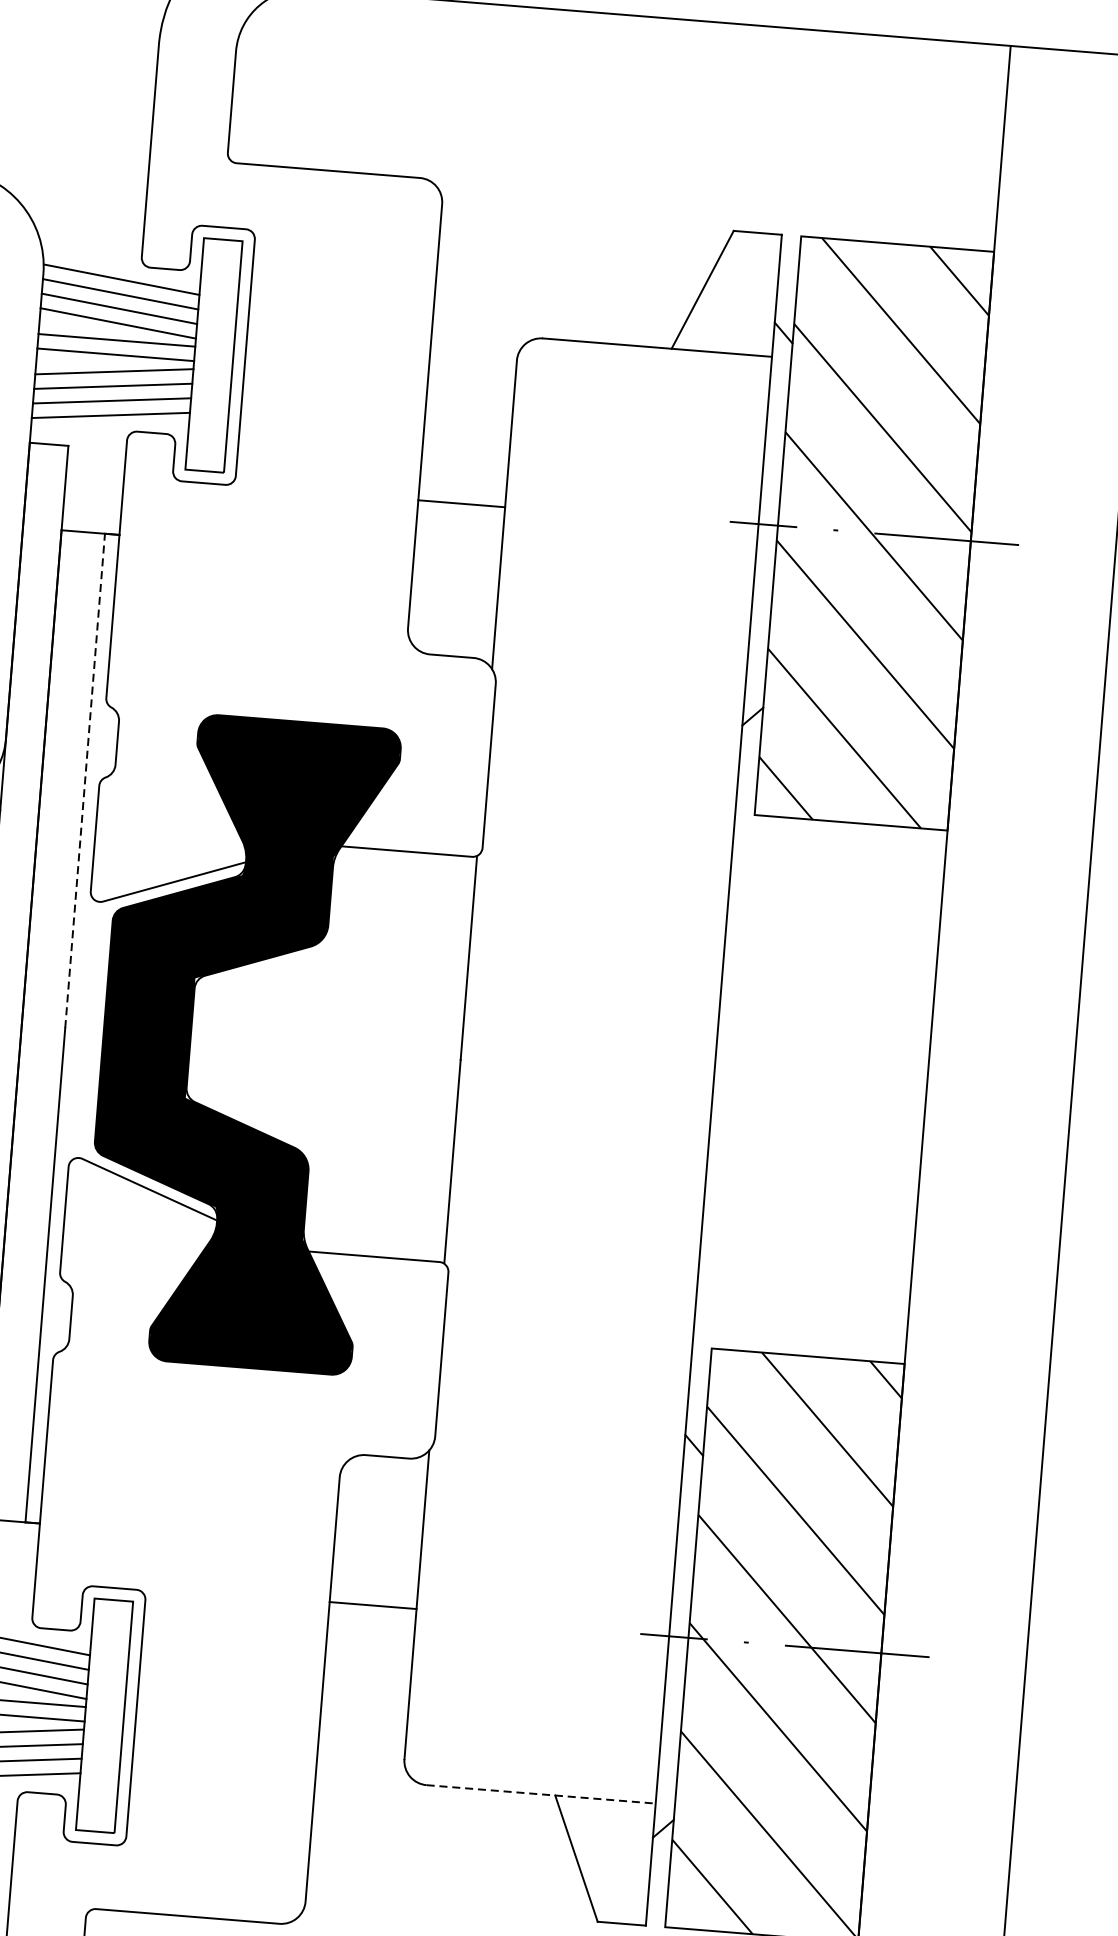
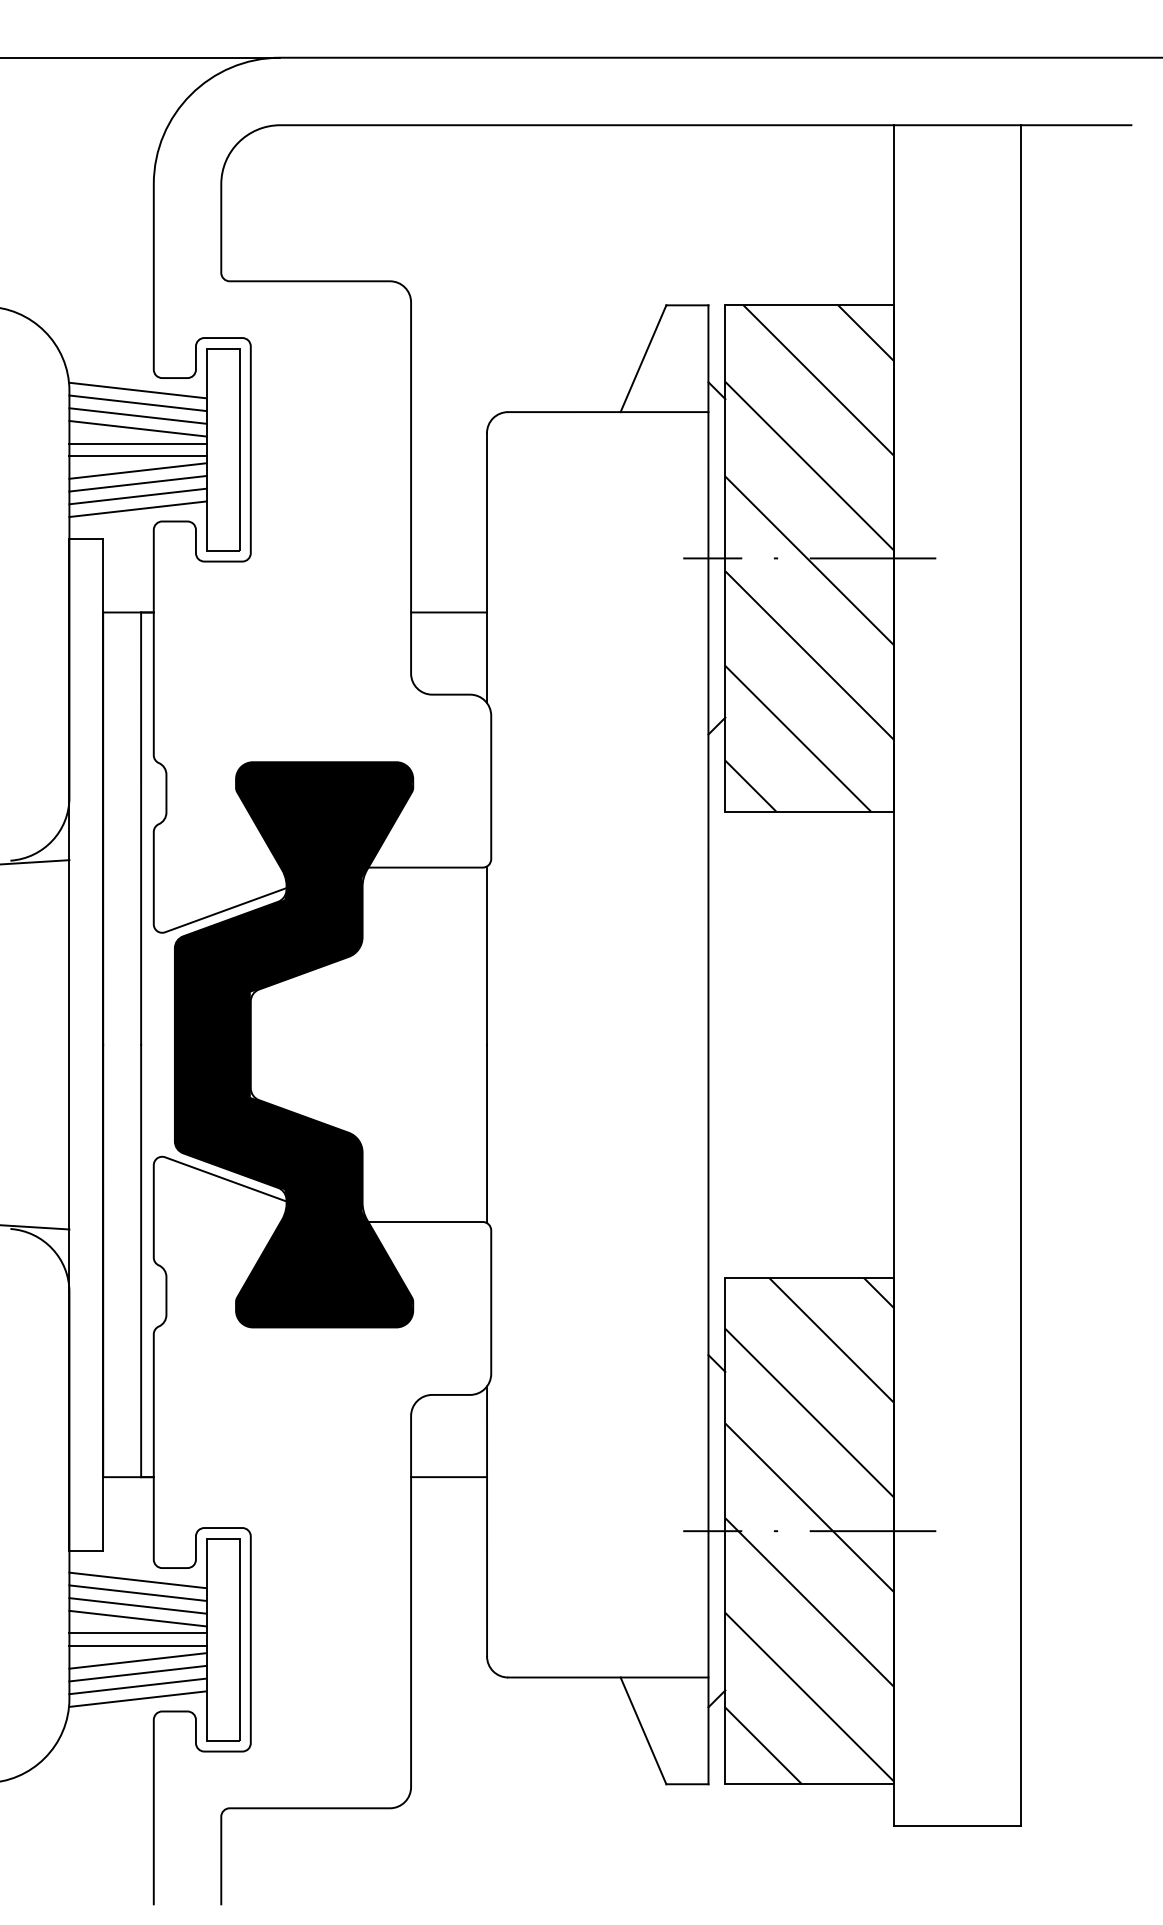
line: (462, 503) -> (449, 612), moved
line: (85, 780) -> (141, 828), dashed -> solid
line: (373, 1605) -> (449, 1477), moved
line: (541, 1794) -> (608, 1677), dashed -> solid

